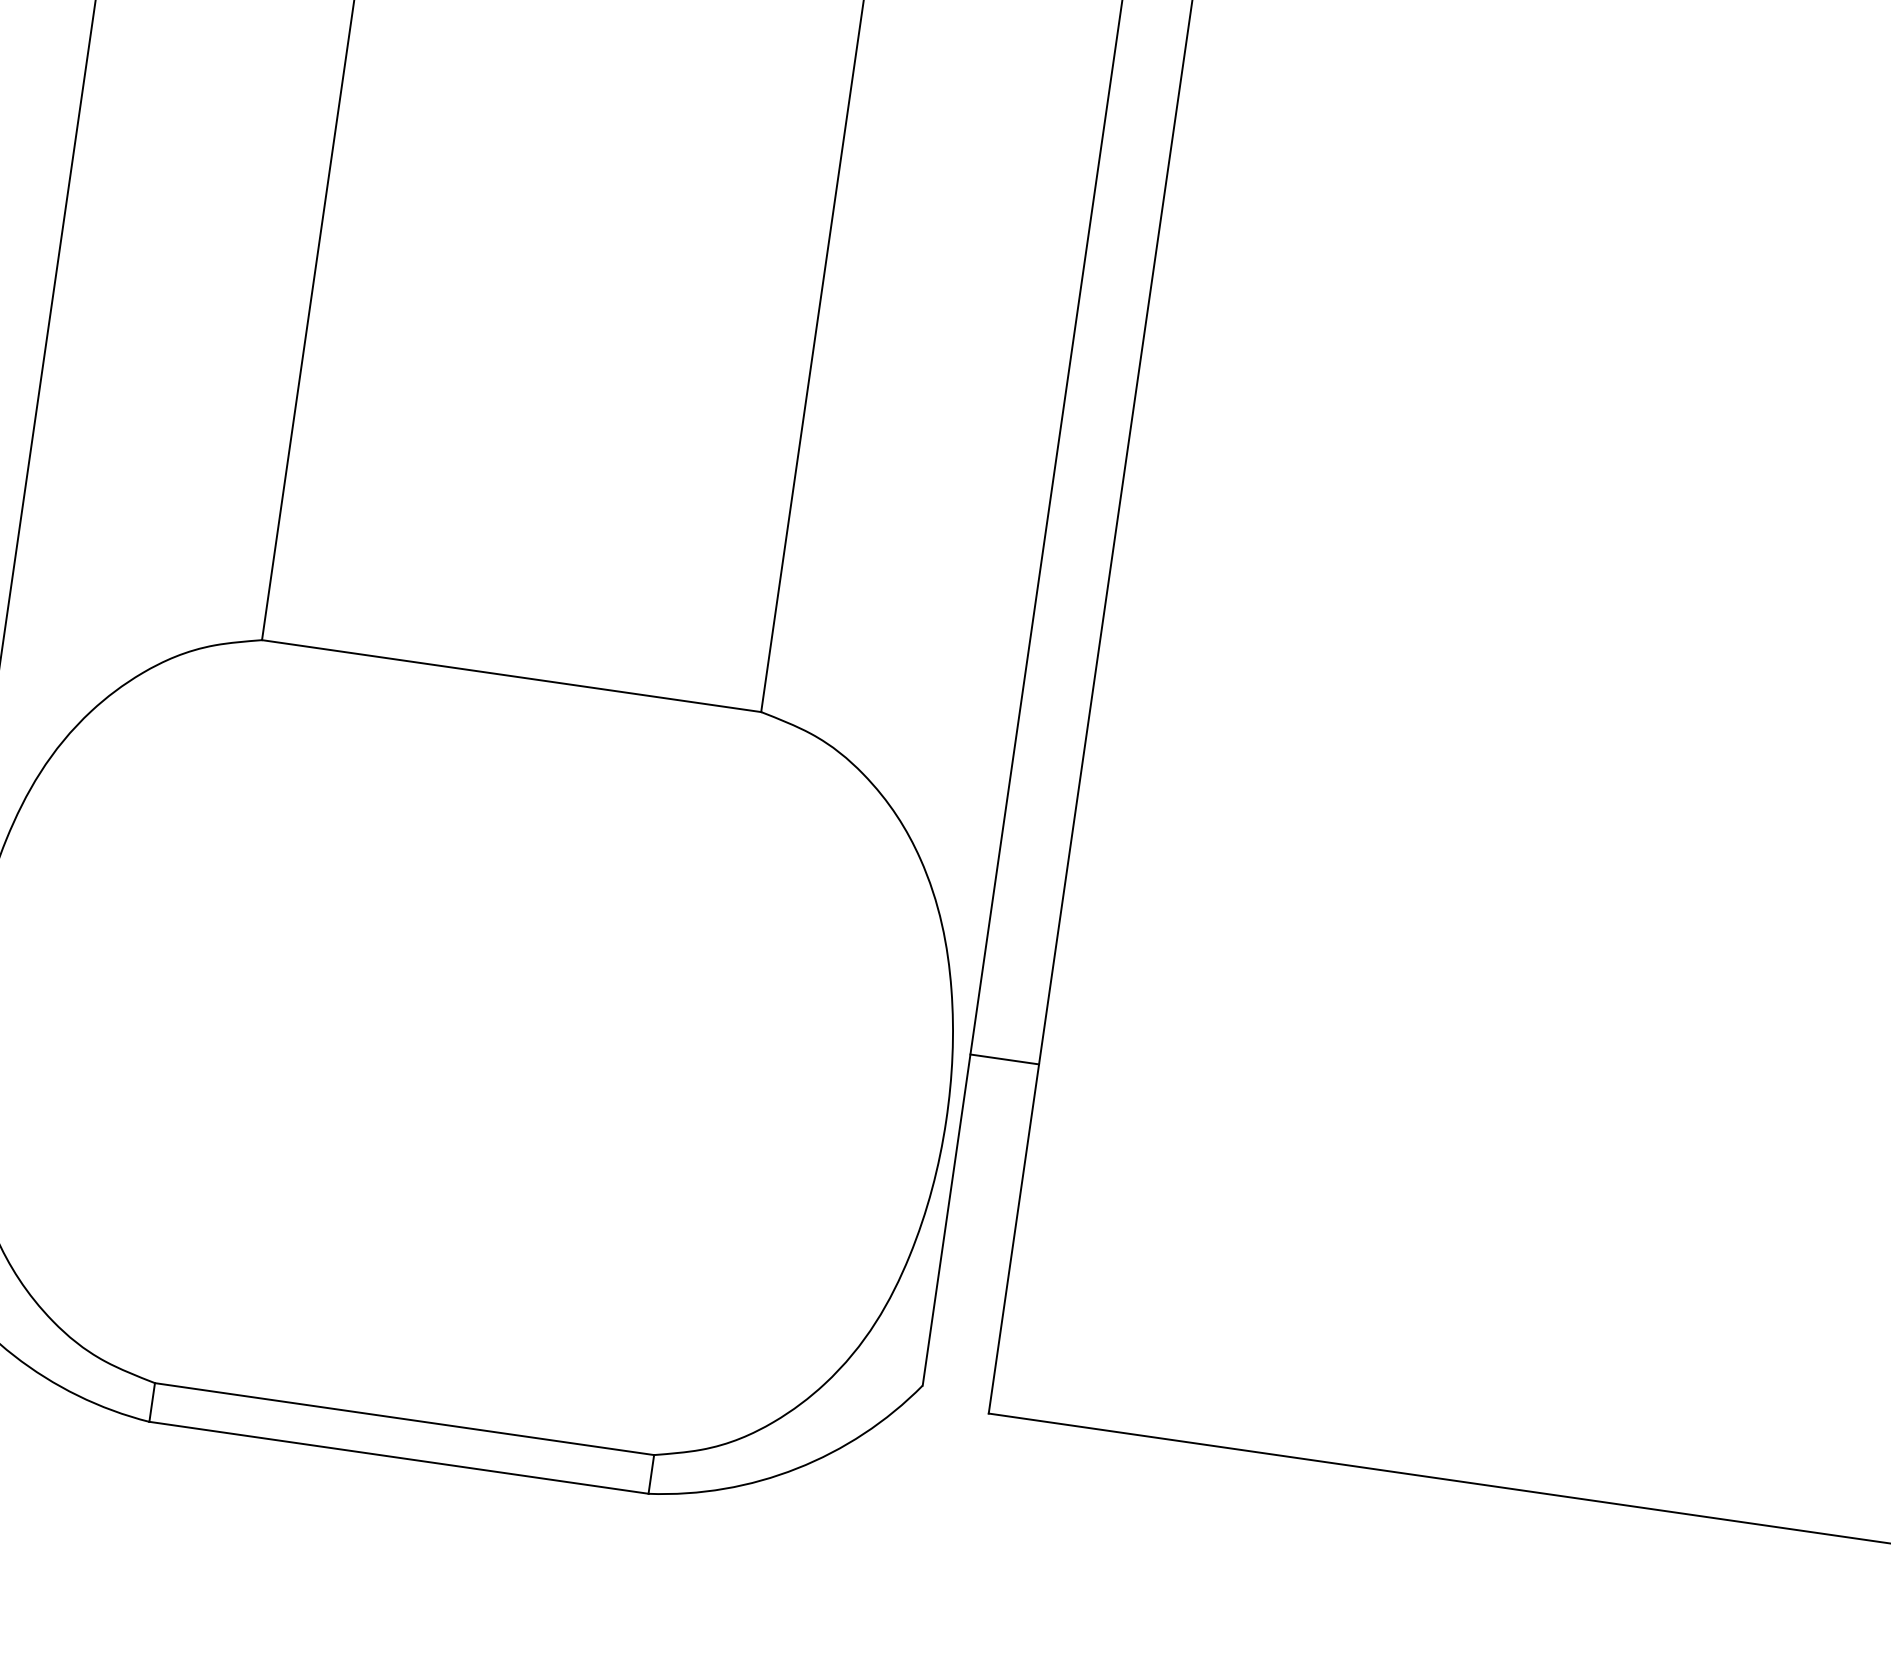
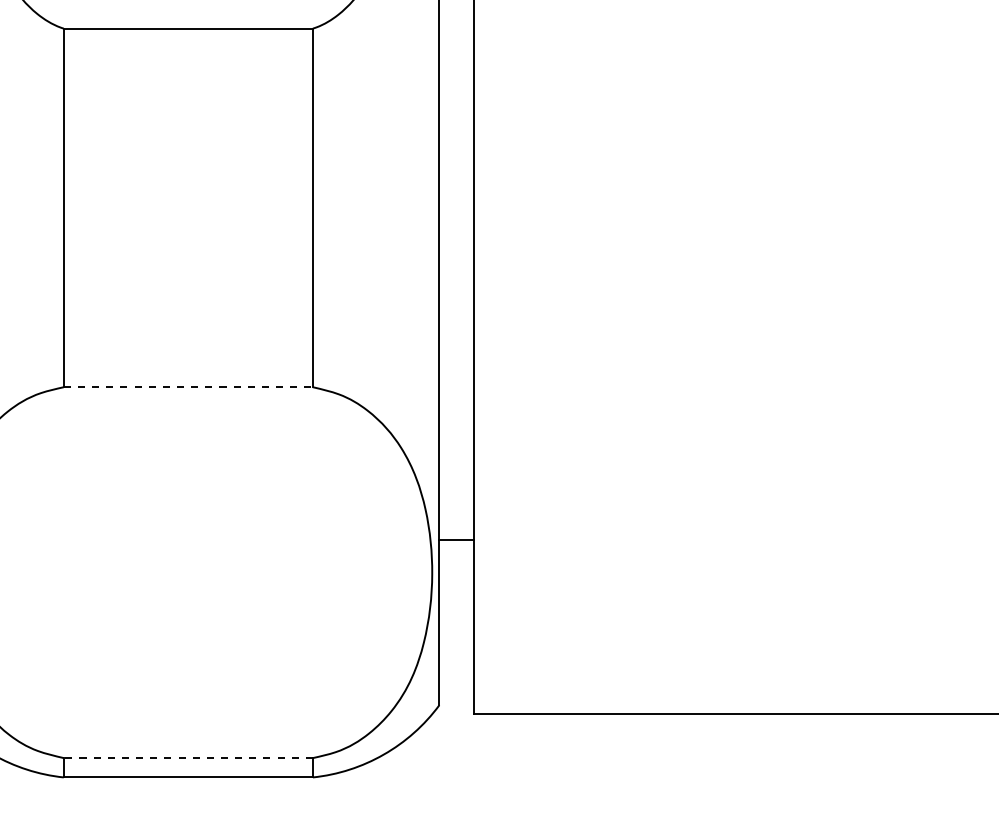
line: (511, 676) -> (188, 387), solid -> dashed
line: (404, 1419) -> (188, 758), solid -> dashed

